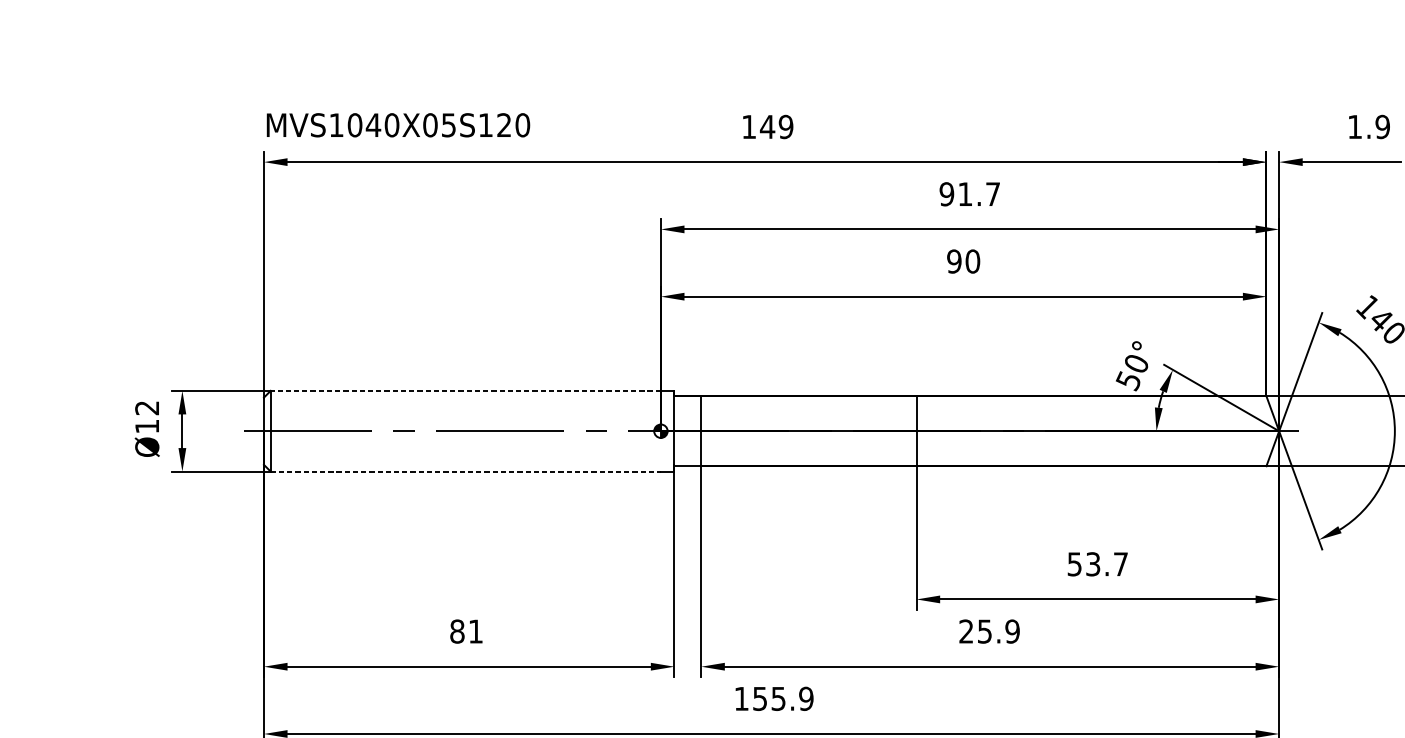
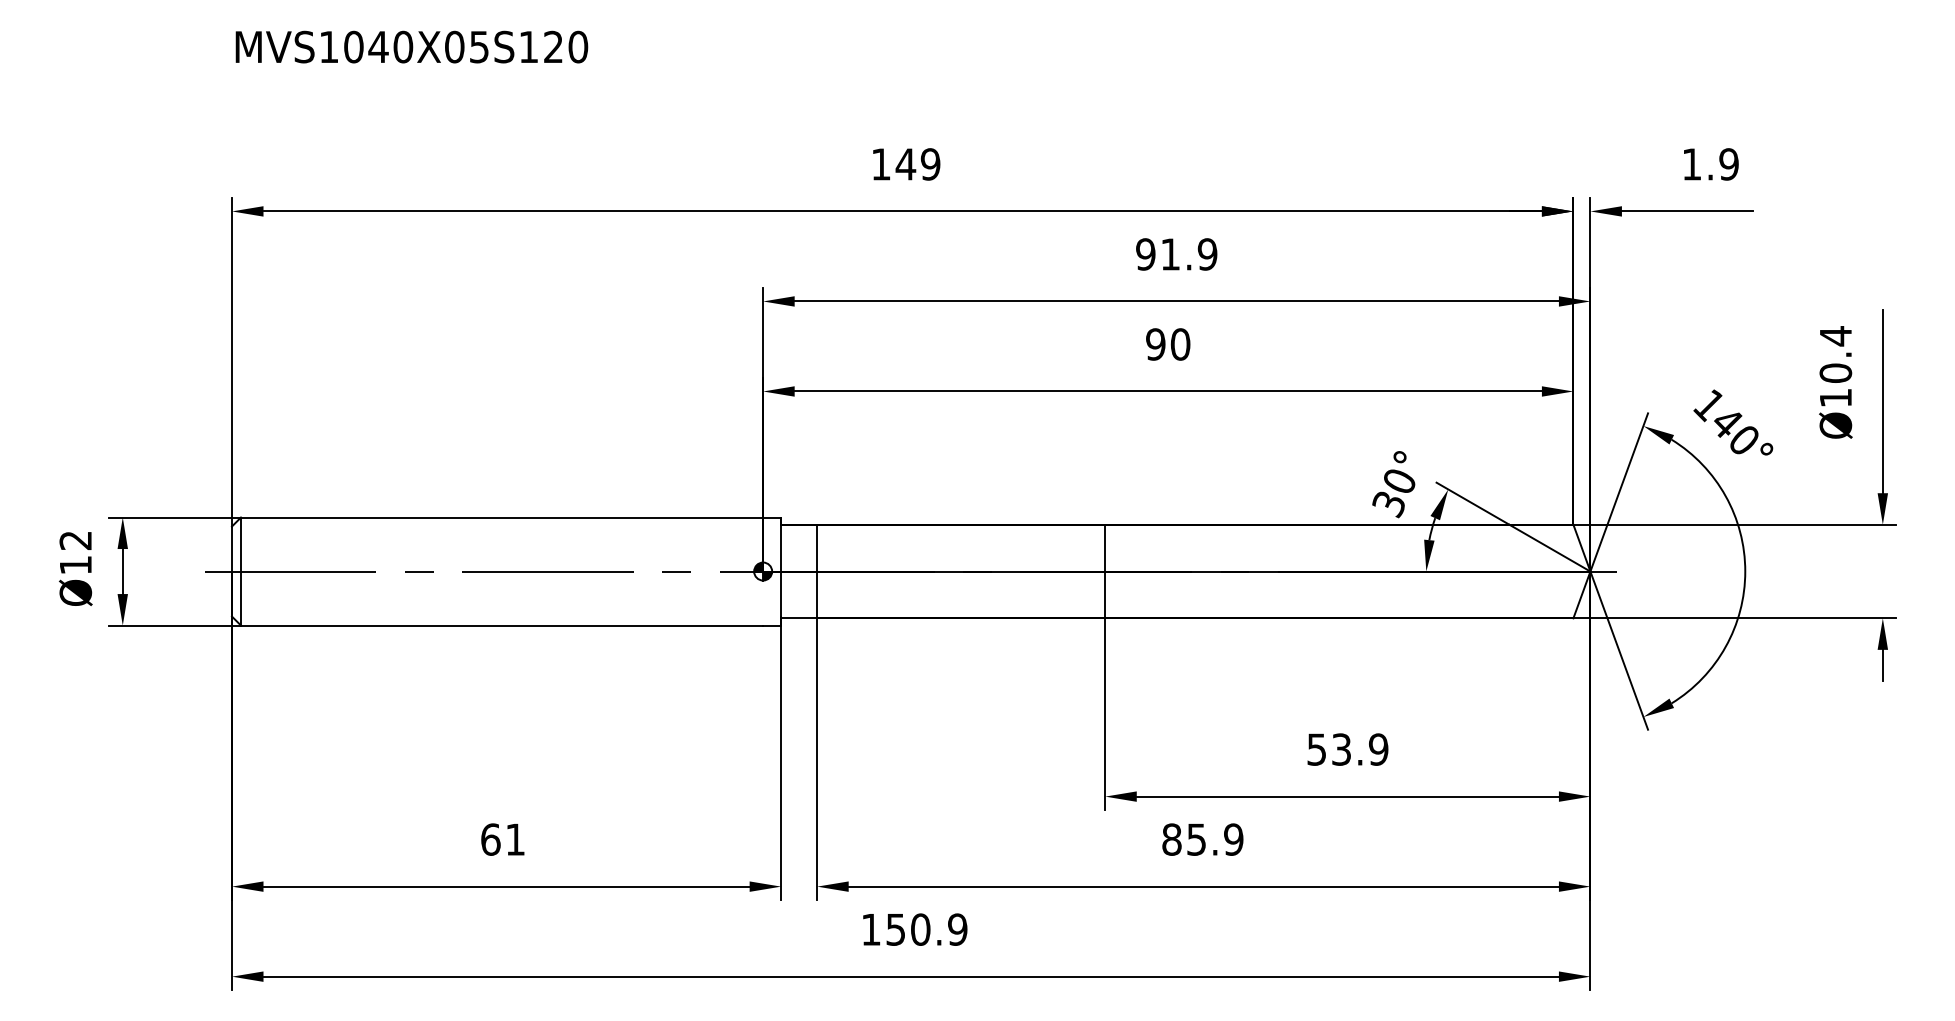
text: (398, 124) -> (411, 46), moved
text: (992, 194) -> (1207, 254), 91.7 -> 91.9
text: (1127, 381) -> (1387, 504), 50° -> 30°
line: (465, 390) -> (501, 517), dashed -> solid
line: (466, 471) -> (502, 625), dashed -> solid
text: (1120, 564) -> (1378, 749), 53.7 -> 53.9
text: (457, 631) -> (490, 839), 81 -> 61
text: (966, 631) -> (1171, 839), 25.9 -> 85.9
text: (778, 698) -> (920, 929), 155.9 -> 150.9

